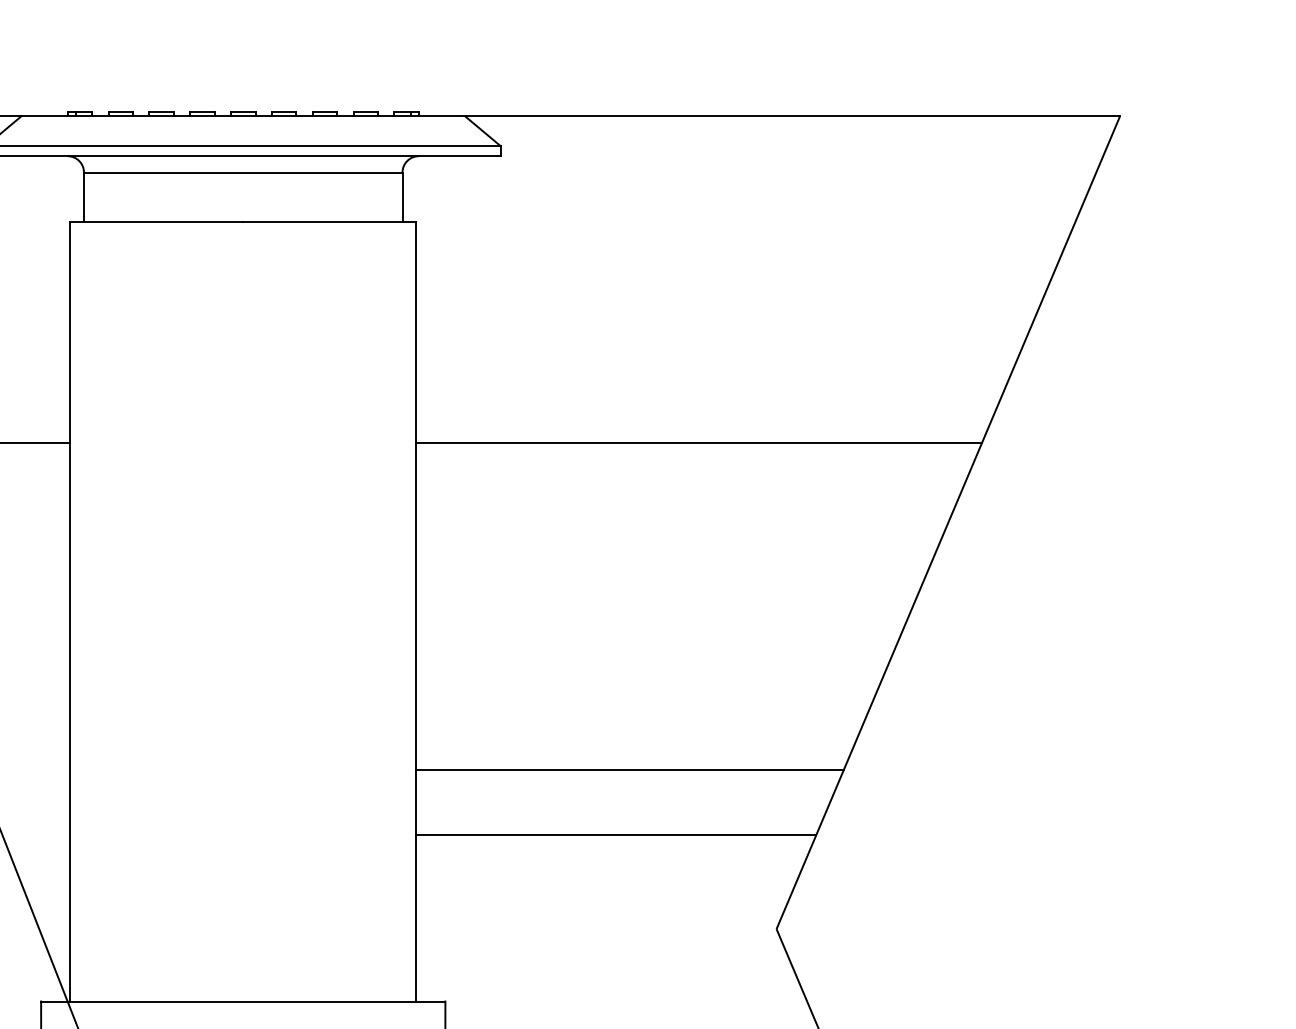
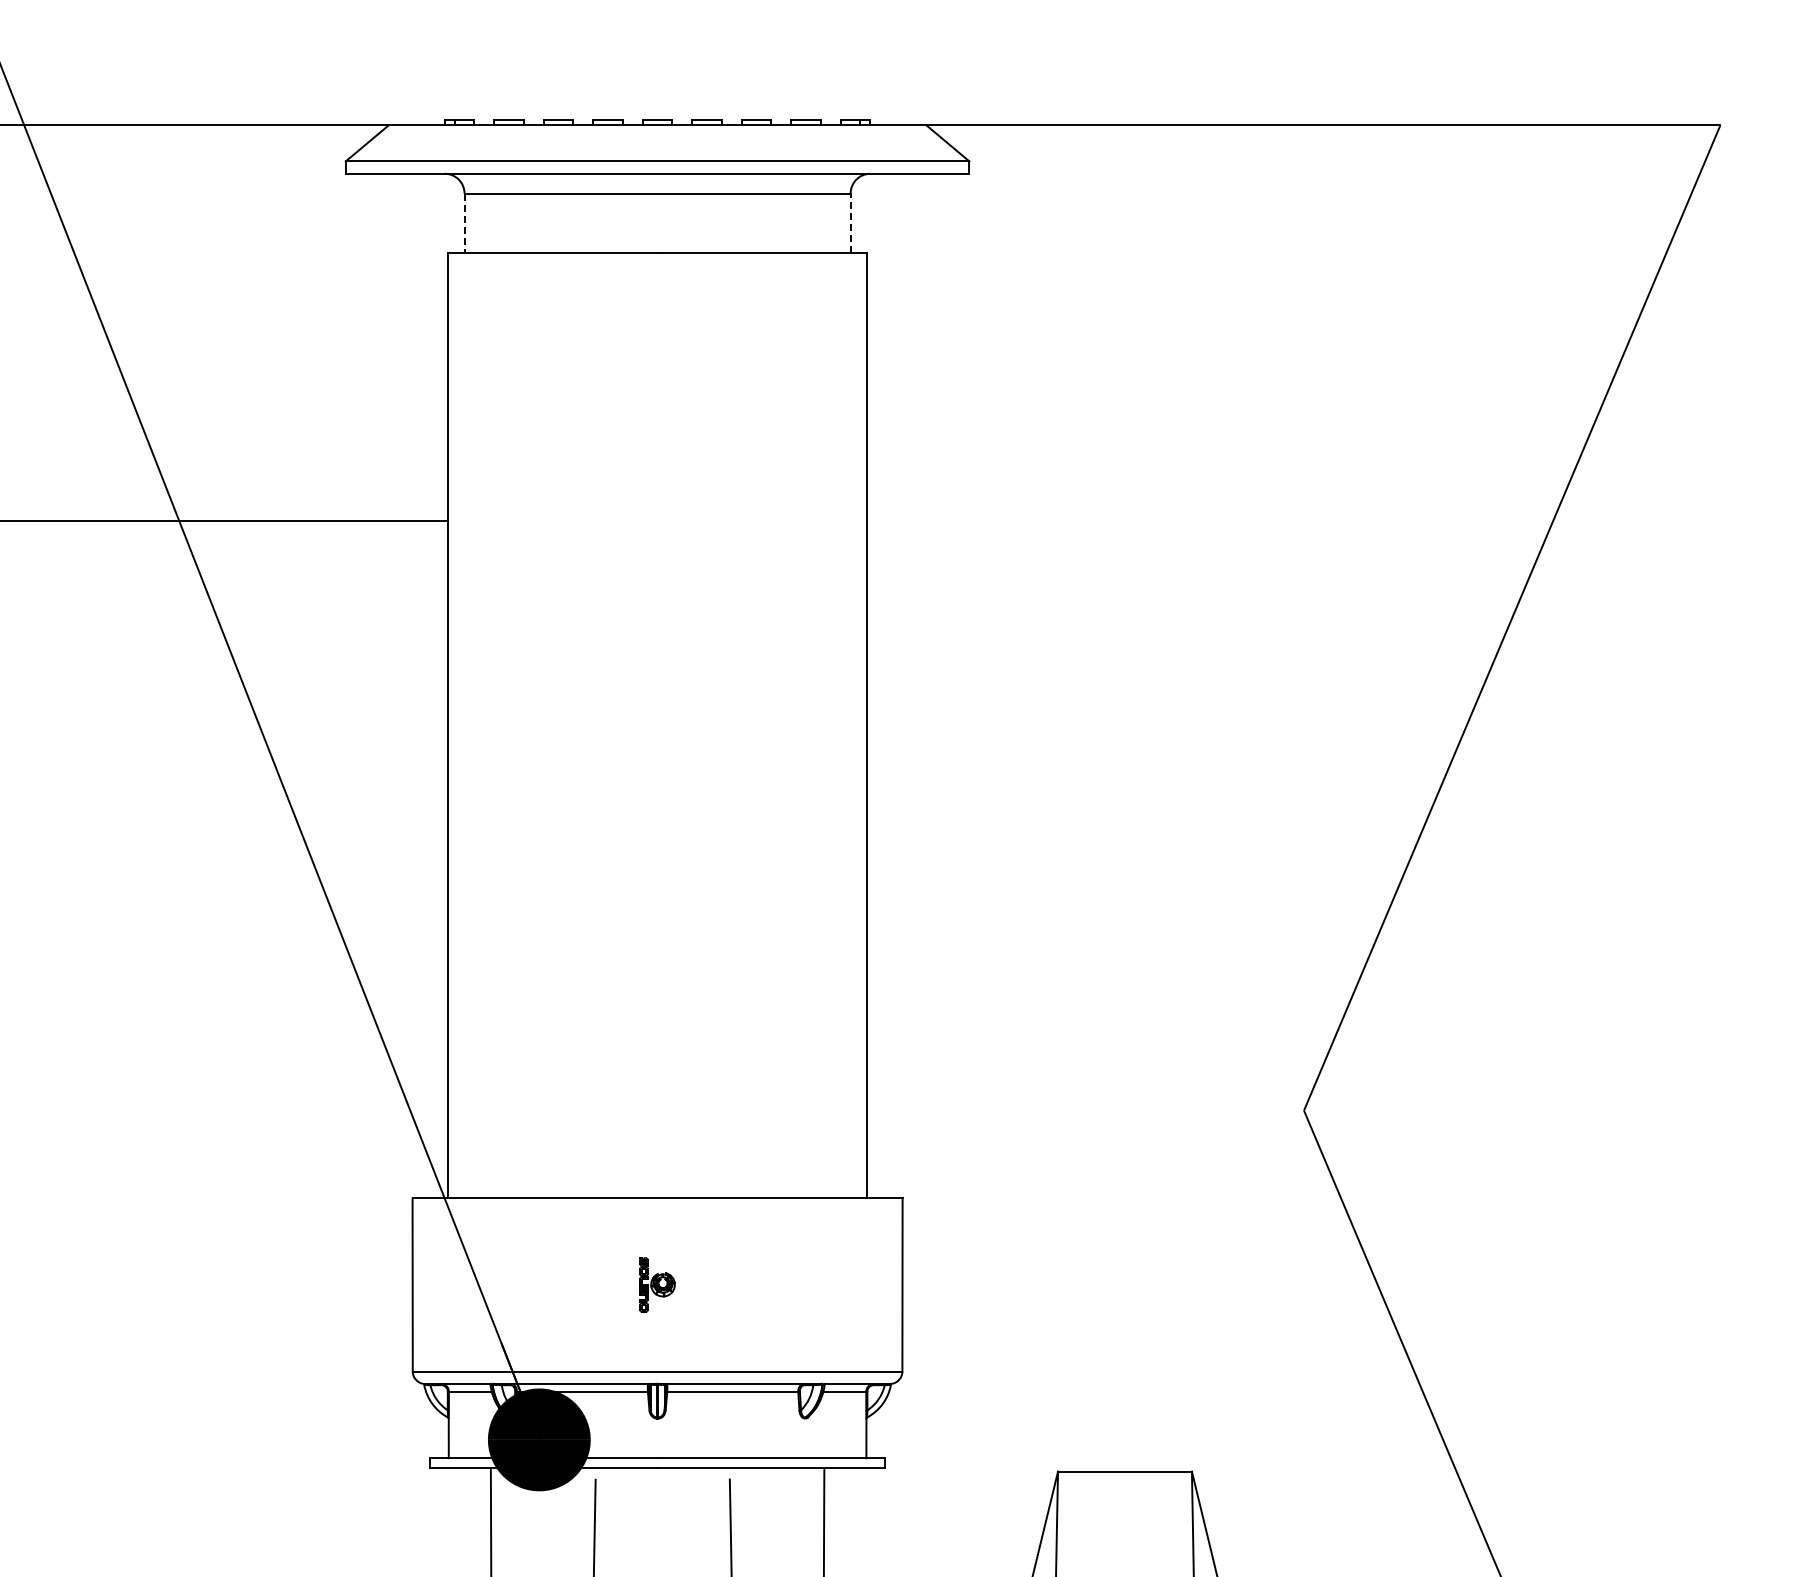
line: (83, 197) -> (464, 223), solid -> dashed
line: (402, 197) -> (850, 223), solid -> dashed
line: (699, 443) -> (1210, 521), removed
line: (630, 769) -> (1126, 917), removed
line: (616, 834) -> (1109, 996), removed

